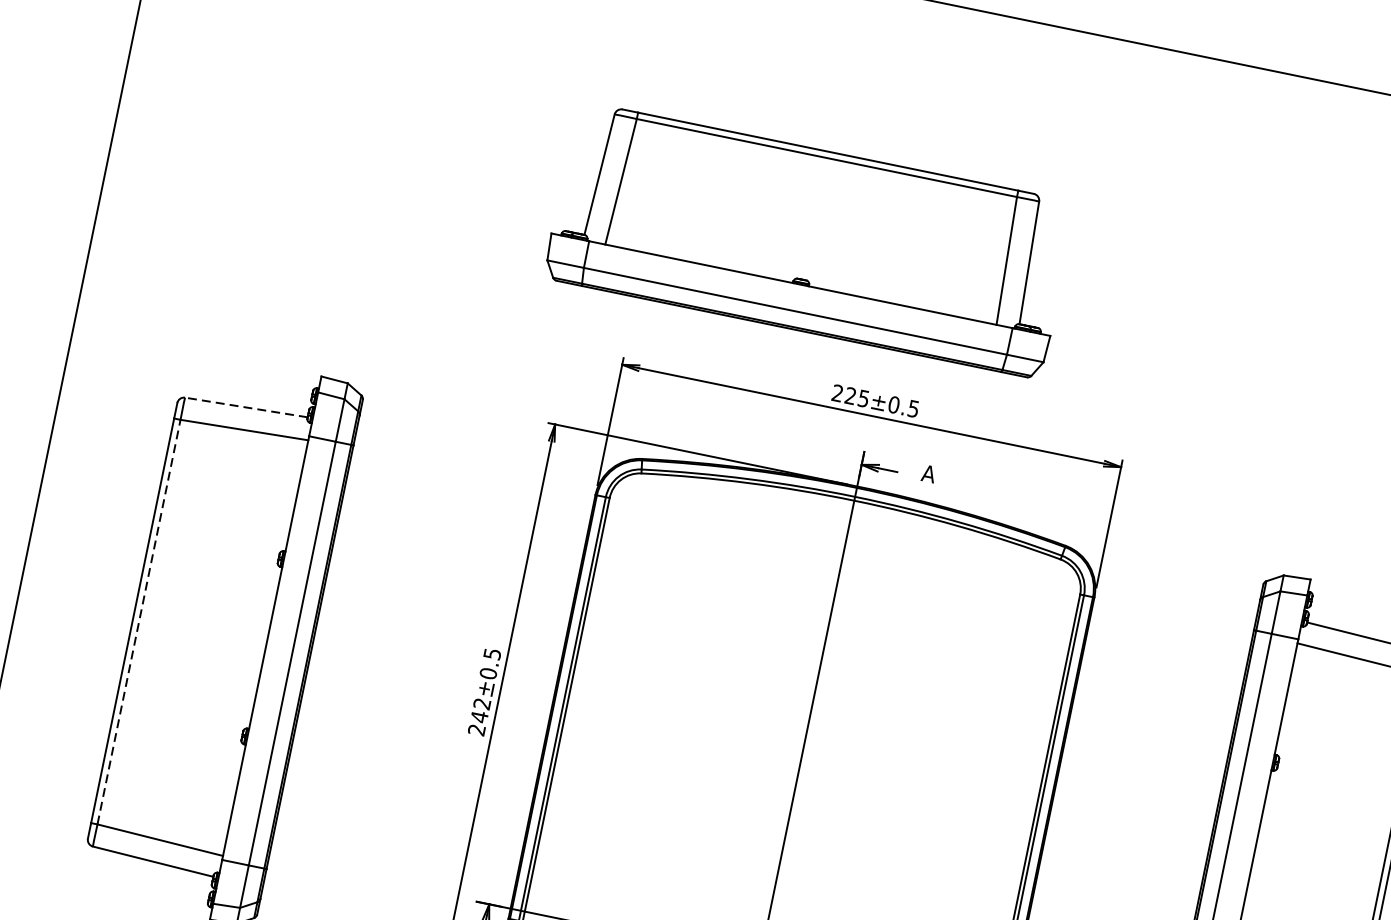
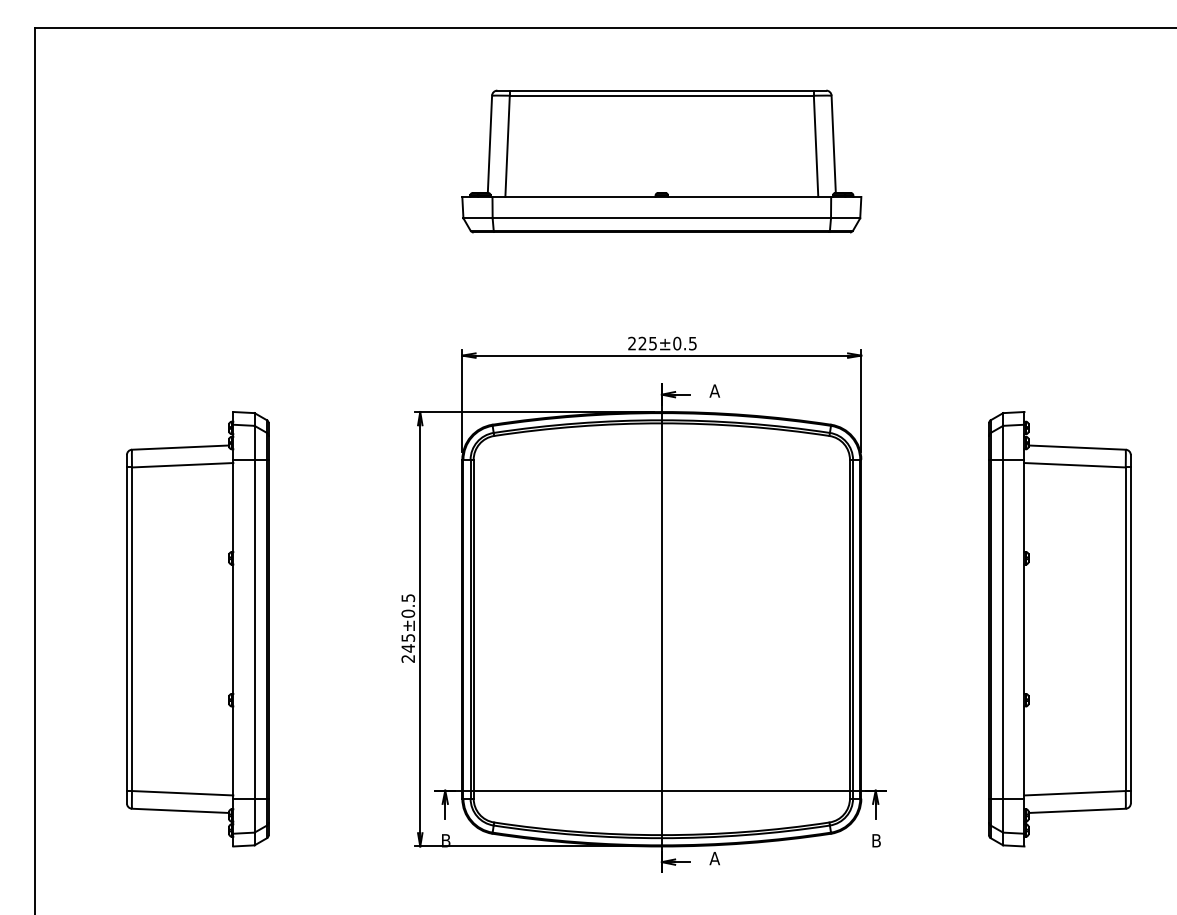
part: (809, 240) -> (661, 161), moved
line: (246, 407) -> (180, 447), dashed -> solid
line: (139, 622) -> (132, 629), dashed -> solid
text: (482, 703) -> (408, 637), 242±0.5 -> 245±0.5

